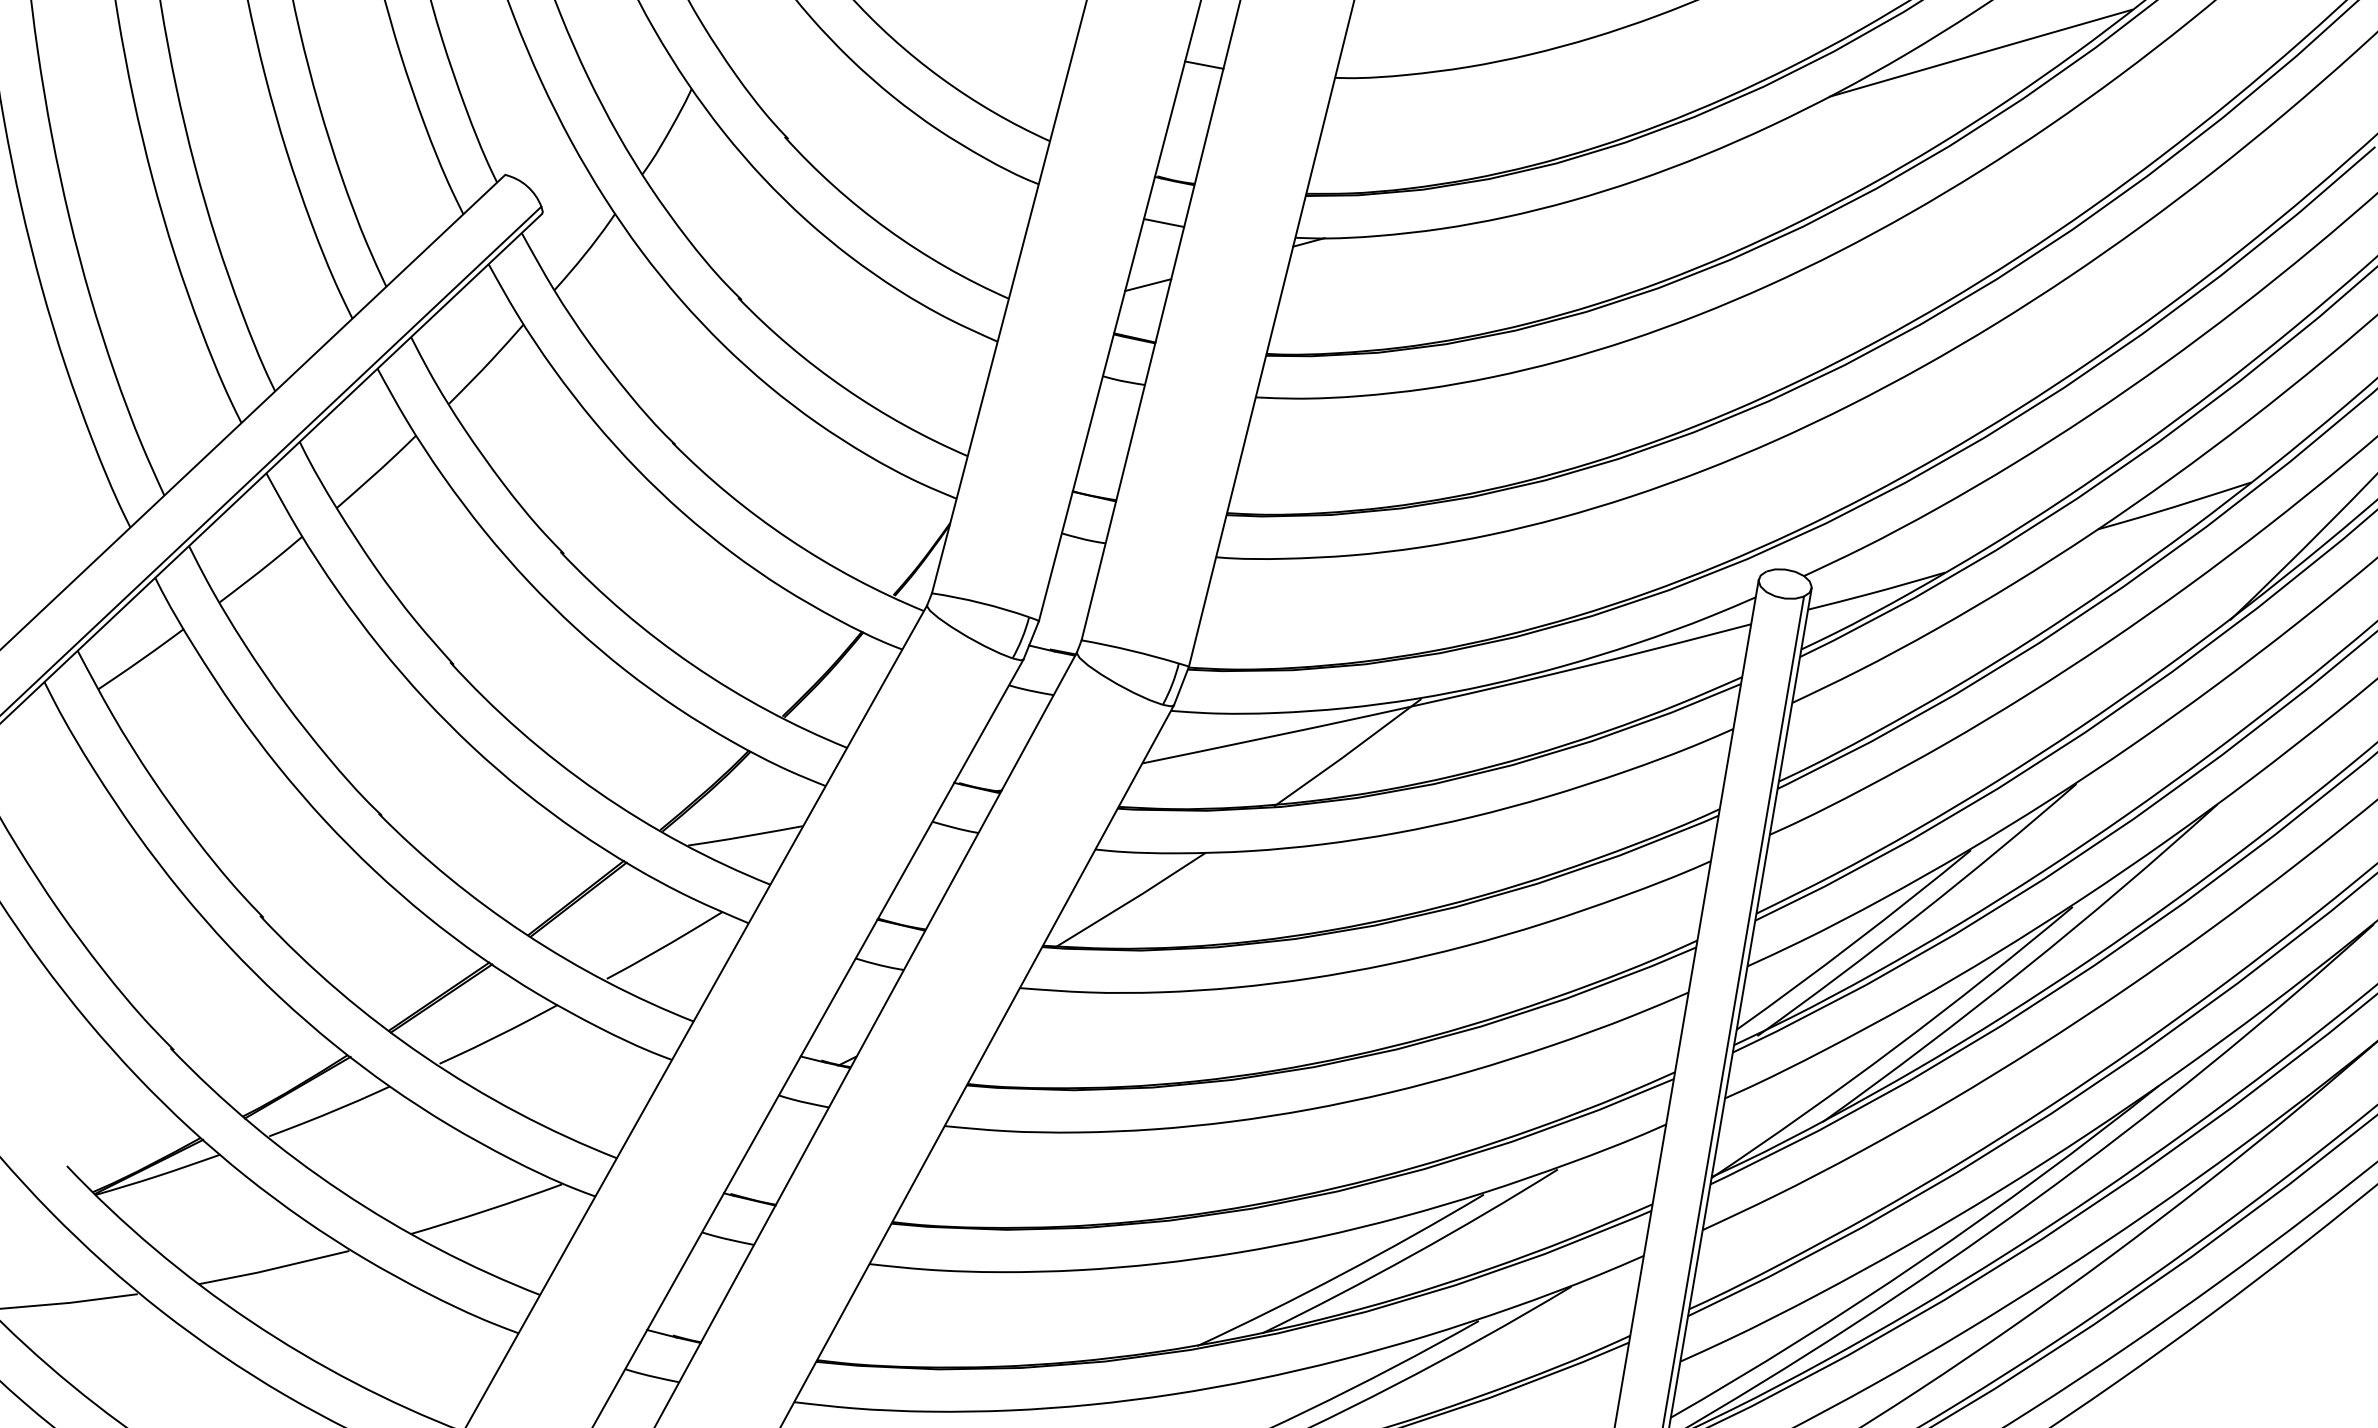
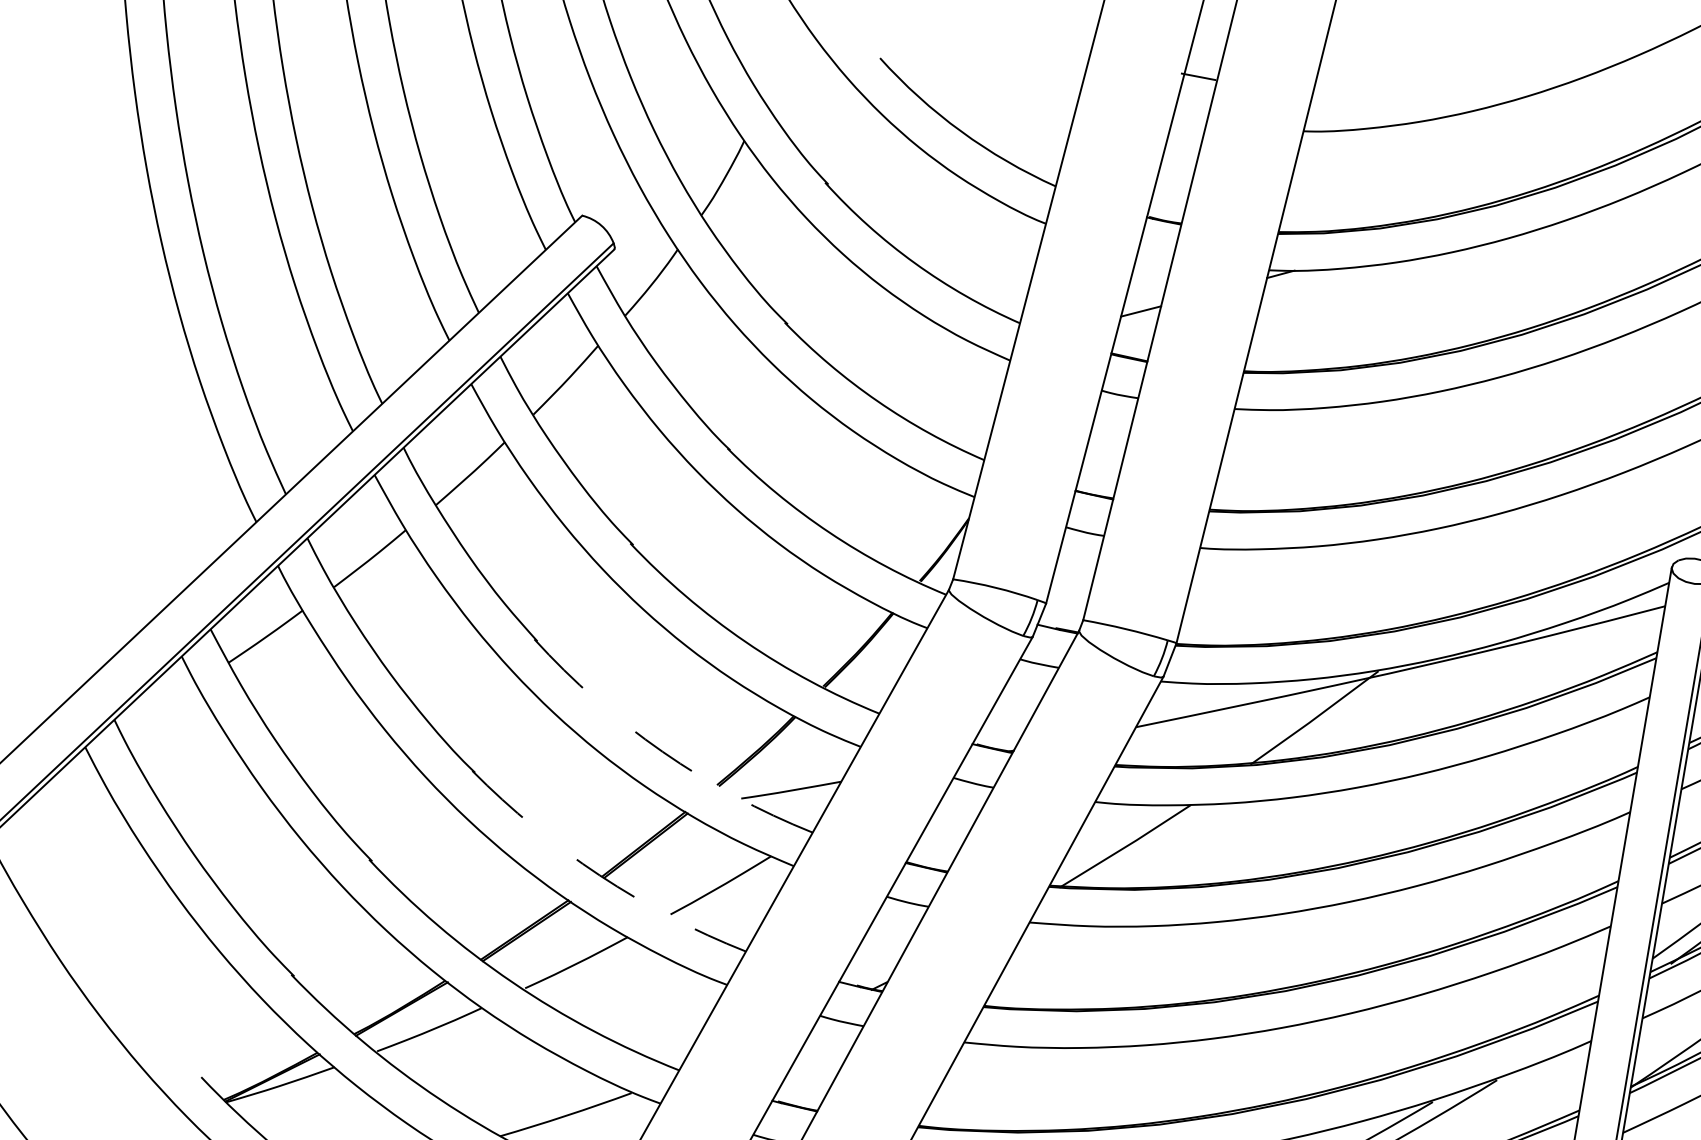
line: (1204, 64) -> (1198, 76), moved
line: (1163, 223) -> (1154, 257), removed
arc: (597, 791) -> (662, 751), solid -> dashed
arc: (525, 933) -> (599, 875), solid -> dashed

